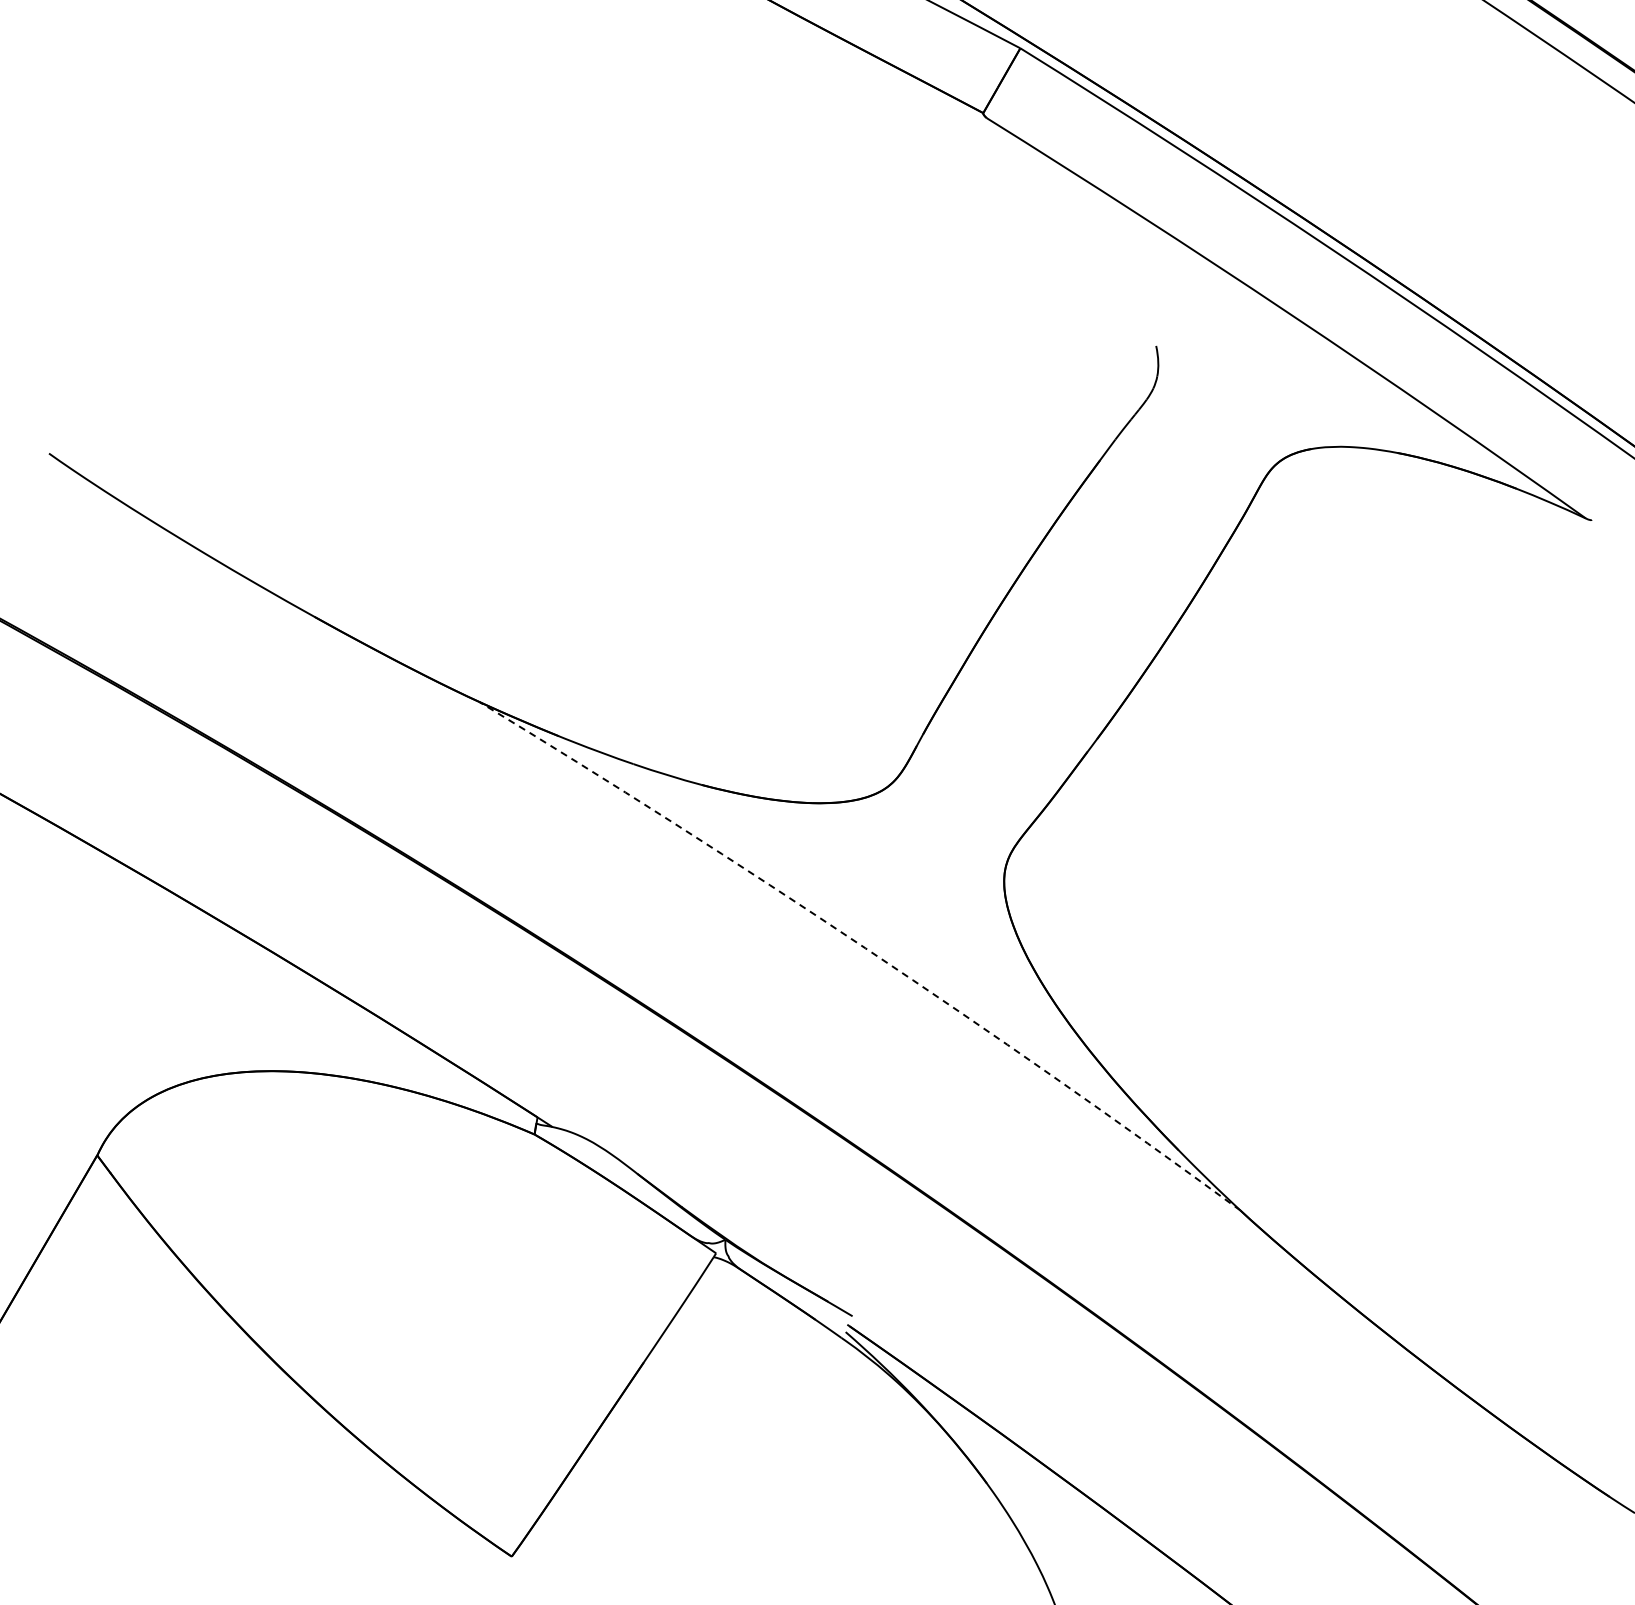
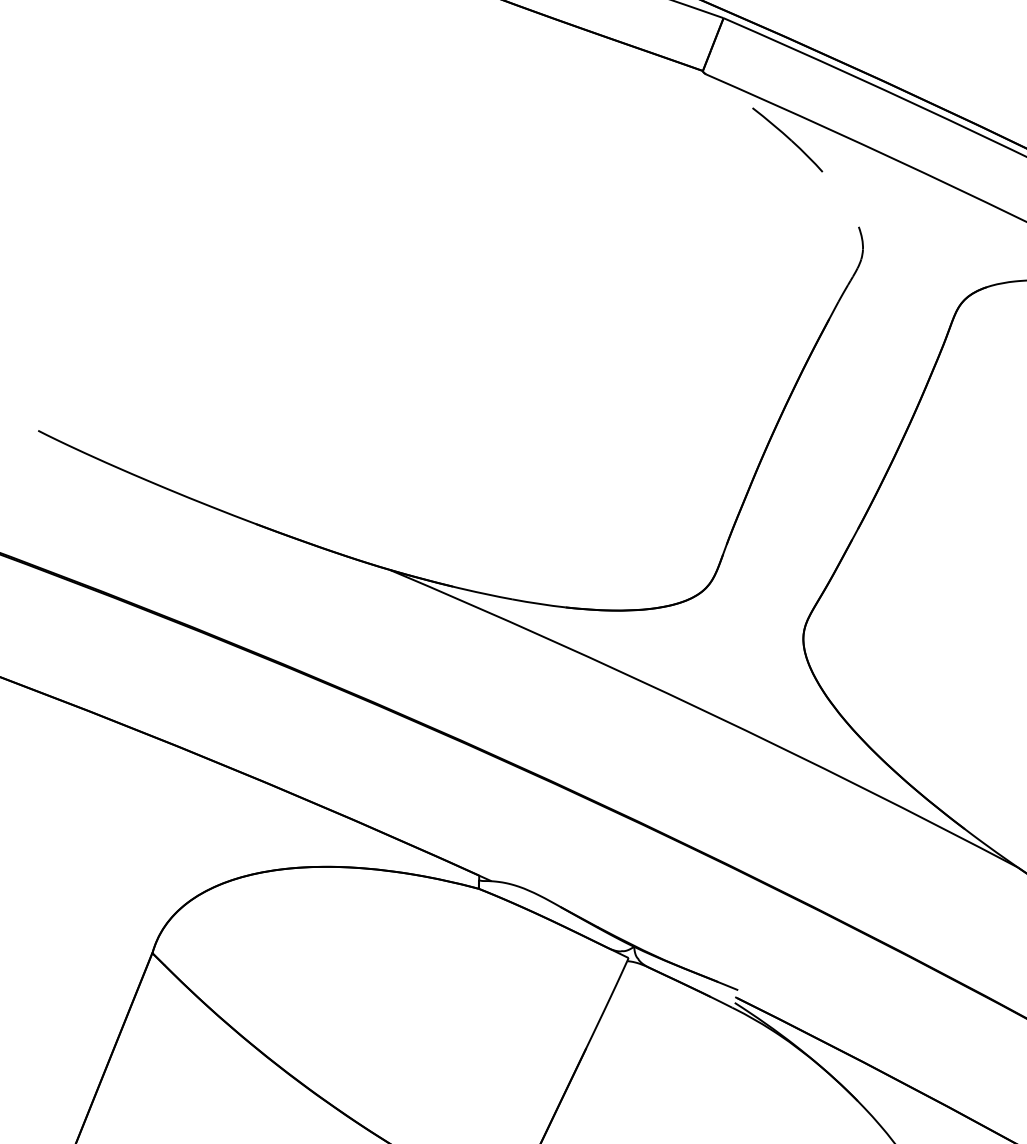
part: (1080, 218) -> (787, 139), added
arc: (865, 948) -> (707, 712), dashed -> solid

